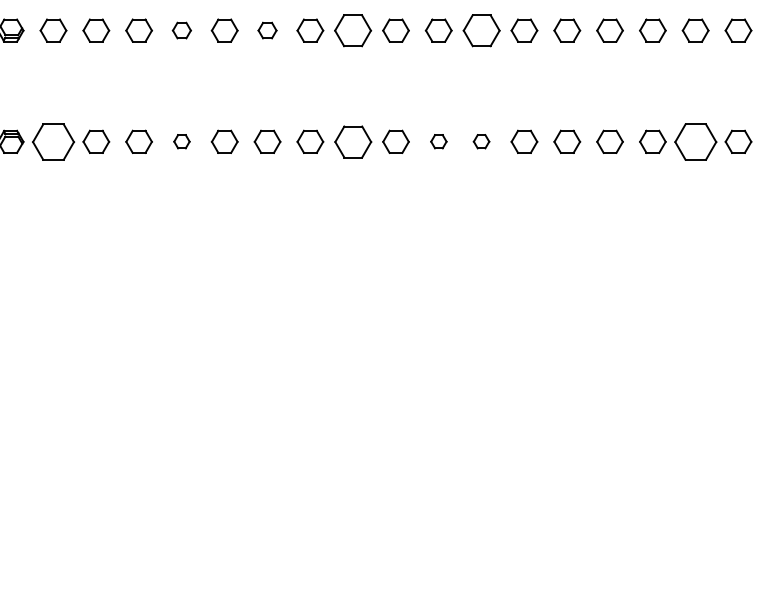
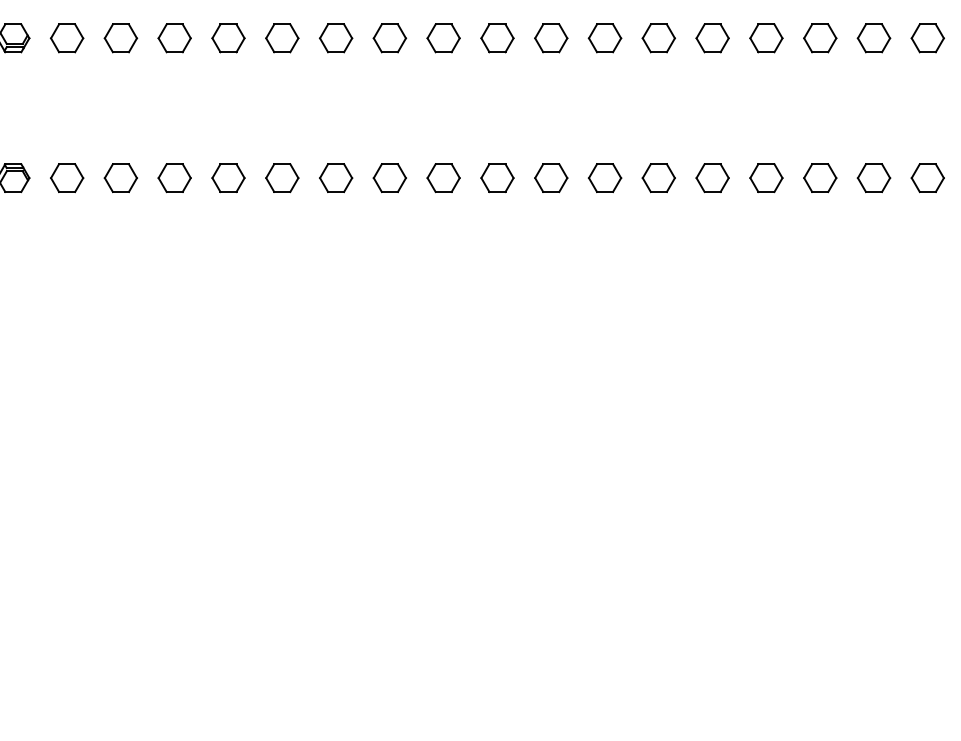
part: (181, 30) -> (227, 38), size x1.43
part: (267, 30) -> (336, 38), size x1.43
part: (353, 30) -> (444, 38), size x0.71
part: (481, 30) -> (604, 38), size x0.71
part: (53, 141) -> (67, 177), size x0.62
part: (181, 141) -> (227, 177), size x1.67
part: (352, 141) -> (442, 177), size x0.71
part: (438, 141) -> (550, 177), size x1.67
part: (481, 141) -> (604, 177), size x1.67
part: (695, 141) -> (873, 177), size x0.62

